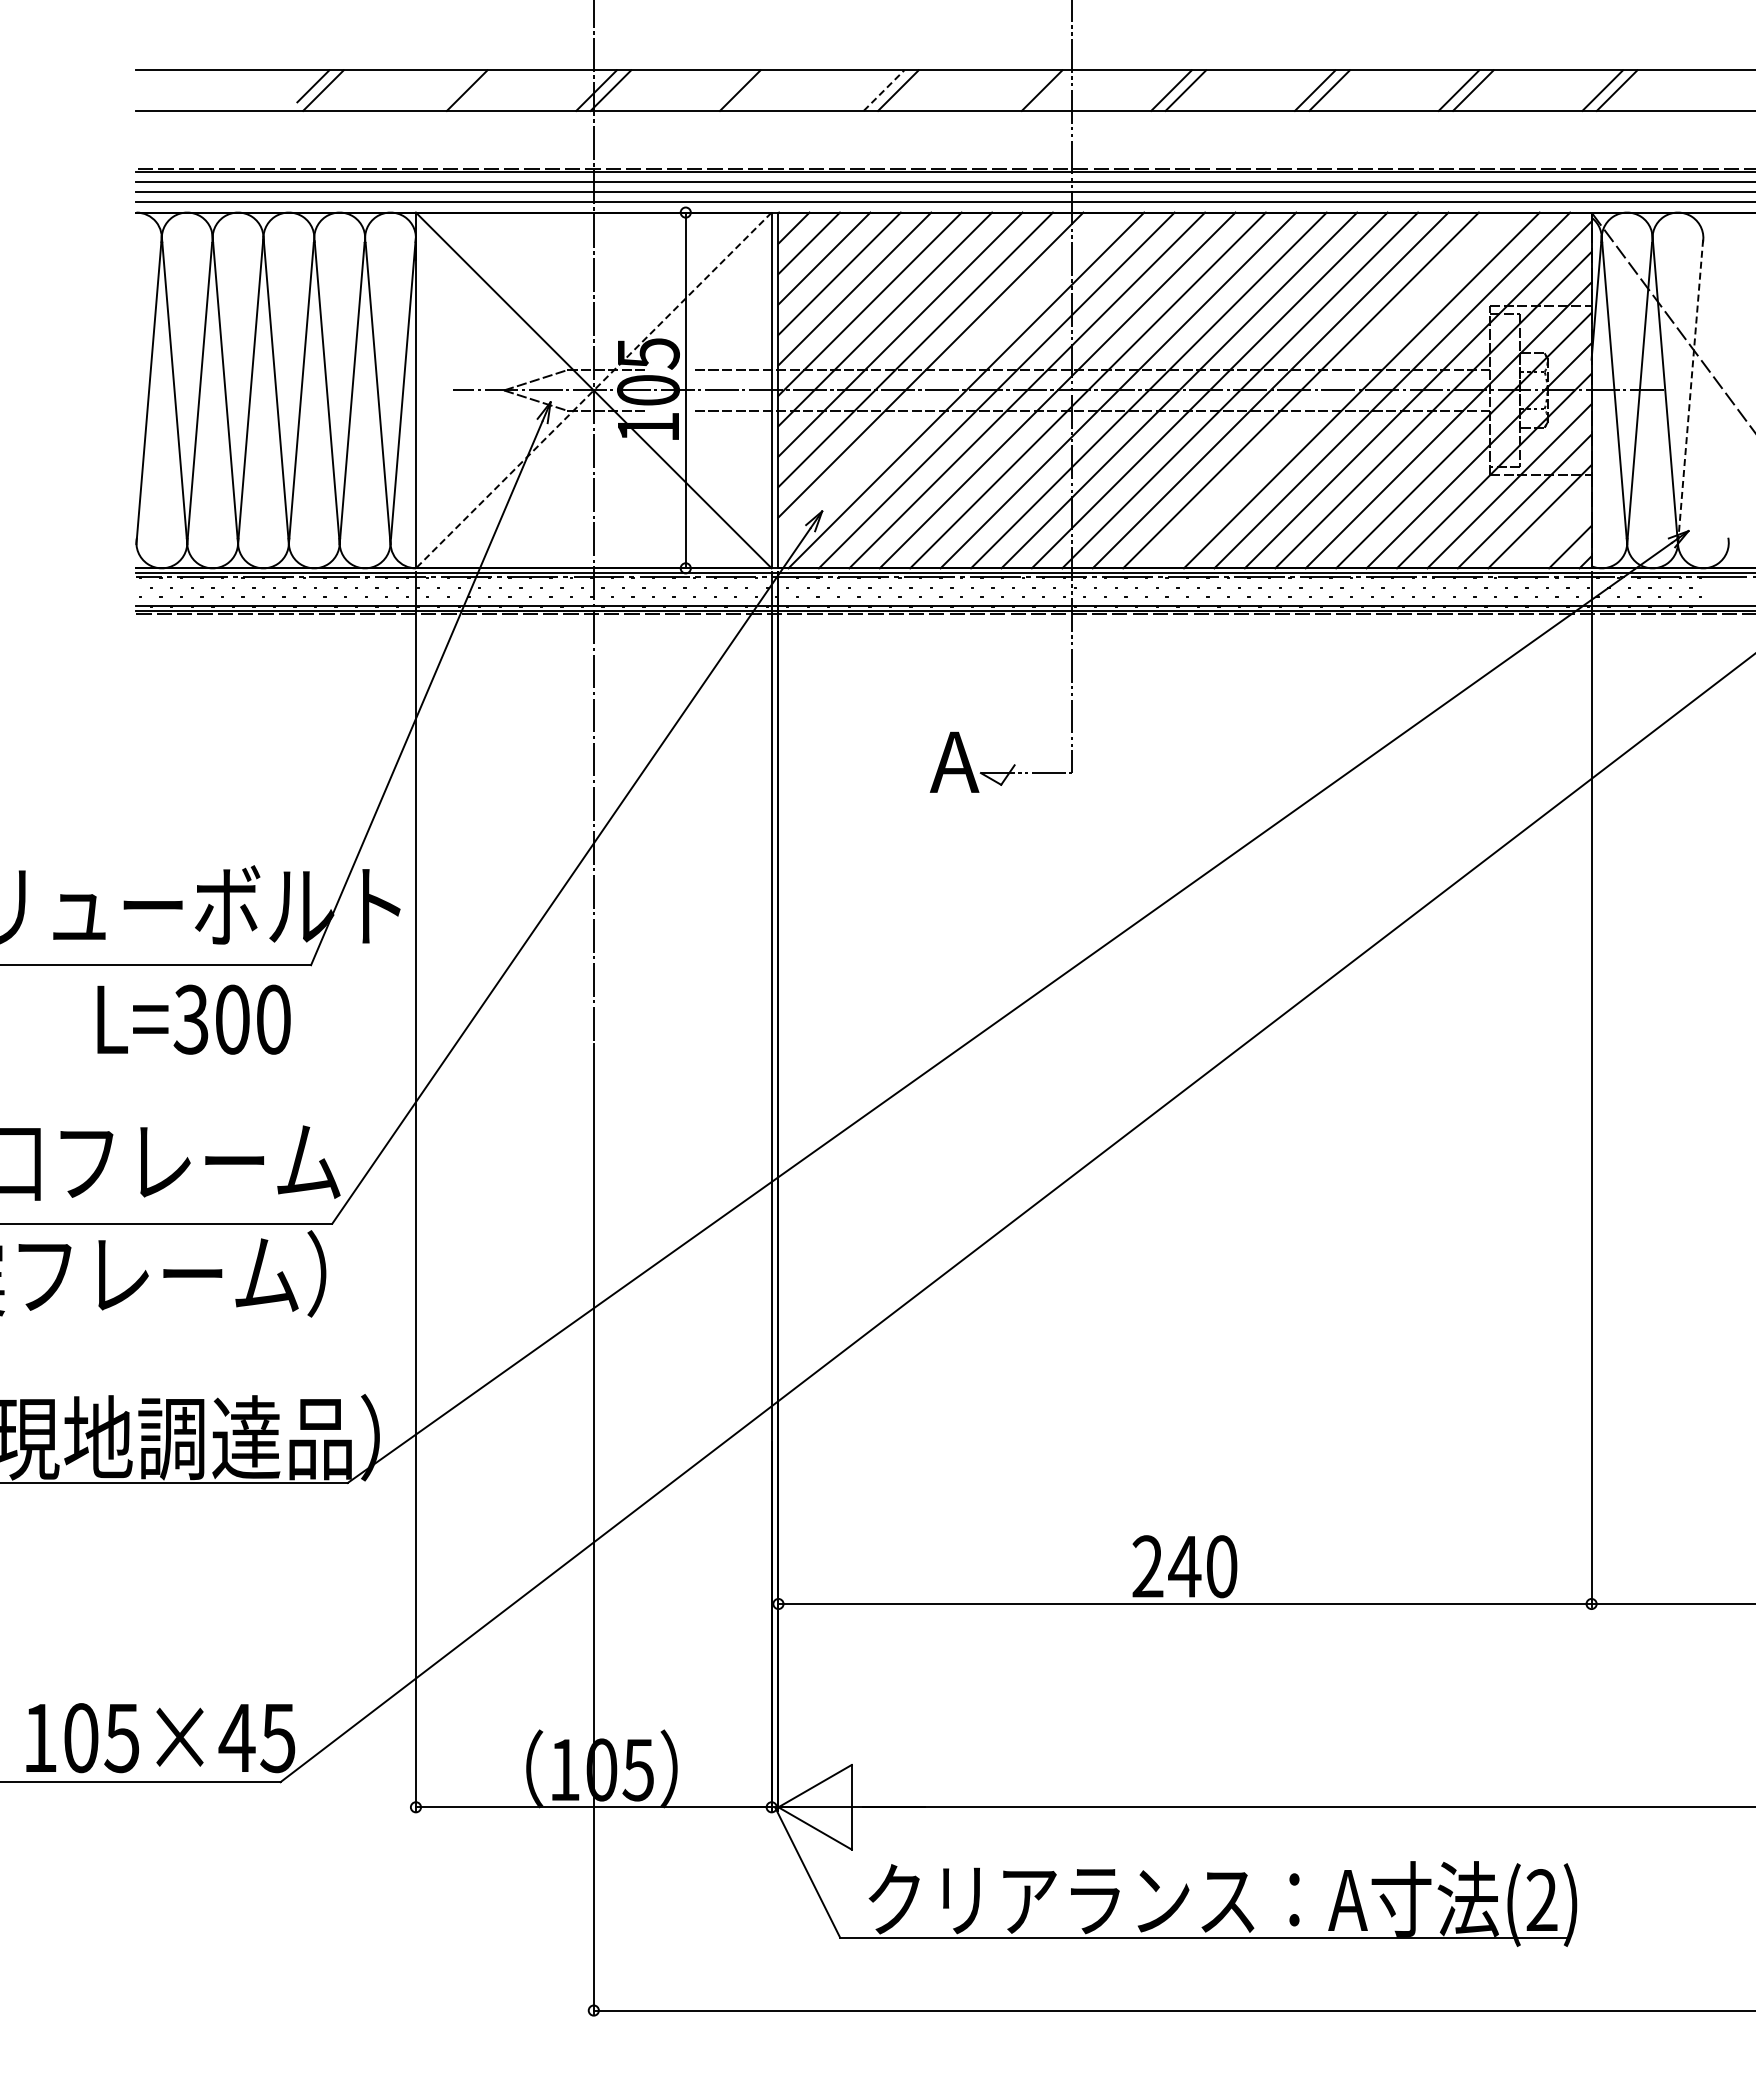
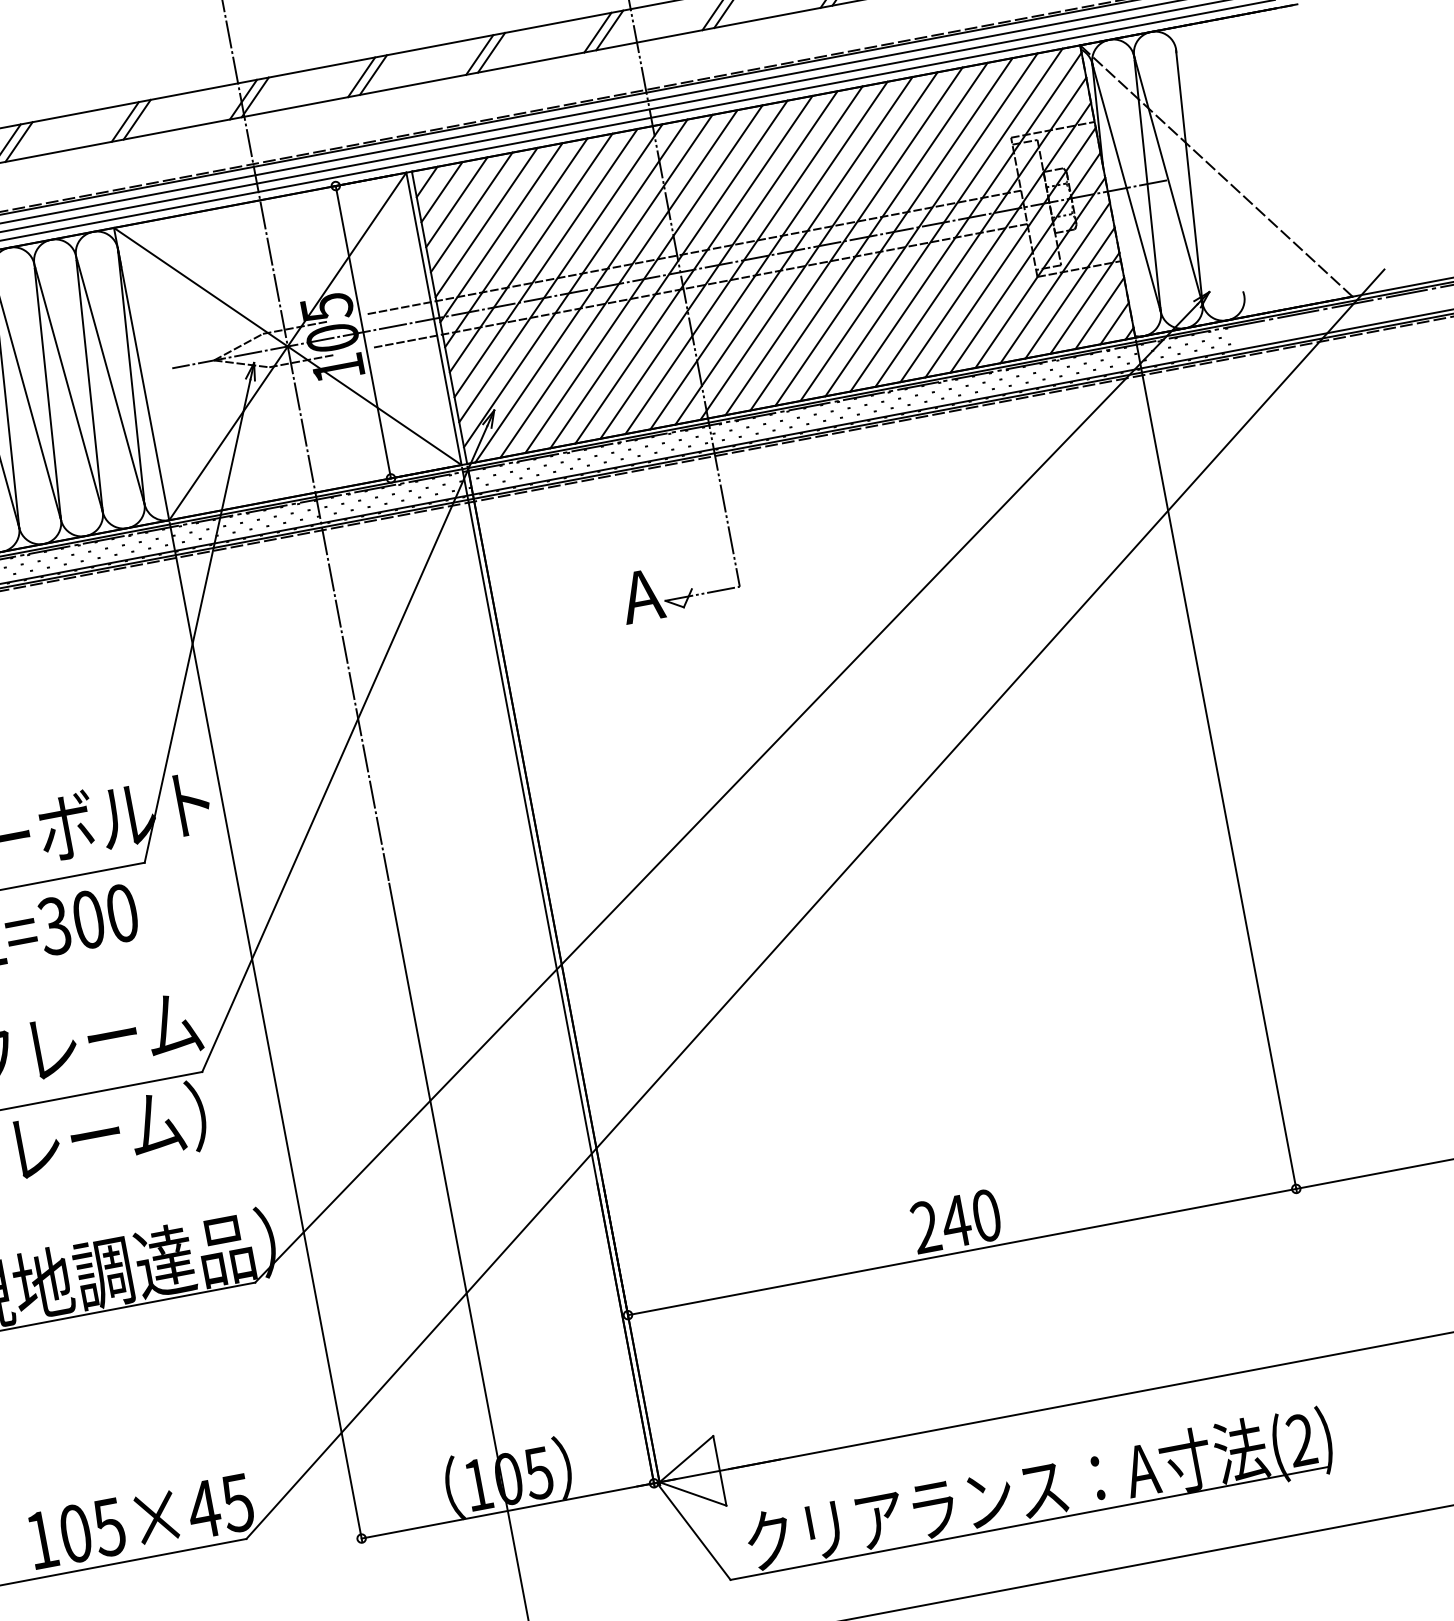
line: (452, 90) -> (125, 121), added
line: (754, 90) -> (373, 75), added
line: (884, 90) -> (480, 54), dashed -> solid
line: (1027, 90) -> (597, 32), added
line: (945, 379) -> (575, 282), added
line: (593, 390) -> (287, 346), dashed -> solid
line: (1331, 390) -> (894, 231), added
line: (1690, 392) -> (1189, 177), dashed -> solid
line: (1554, 531) -> (1099, 313), added

